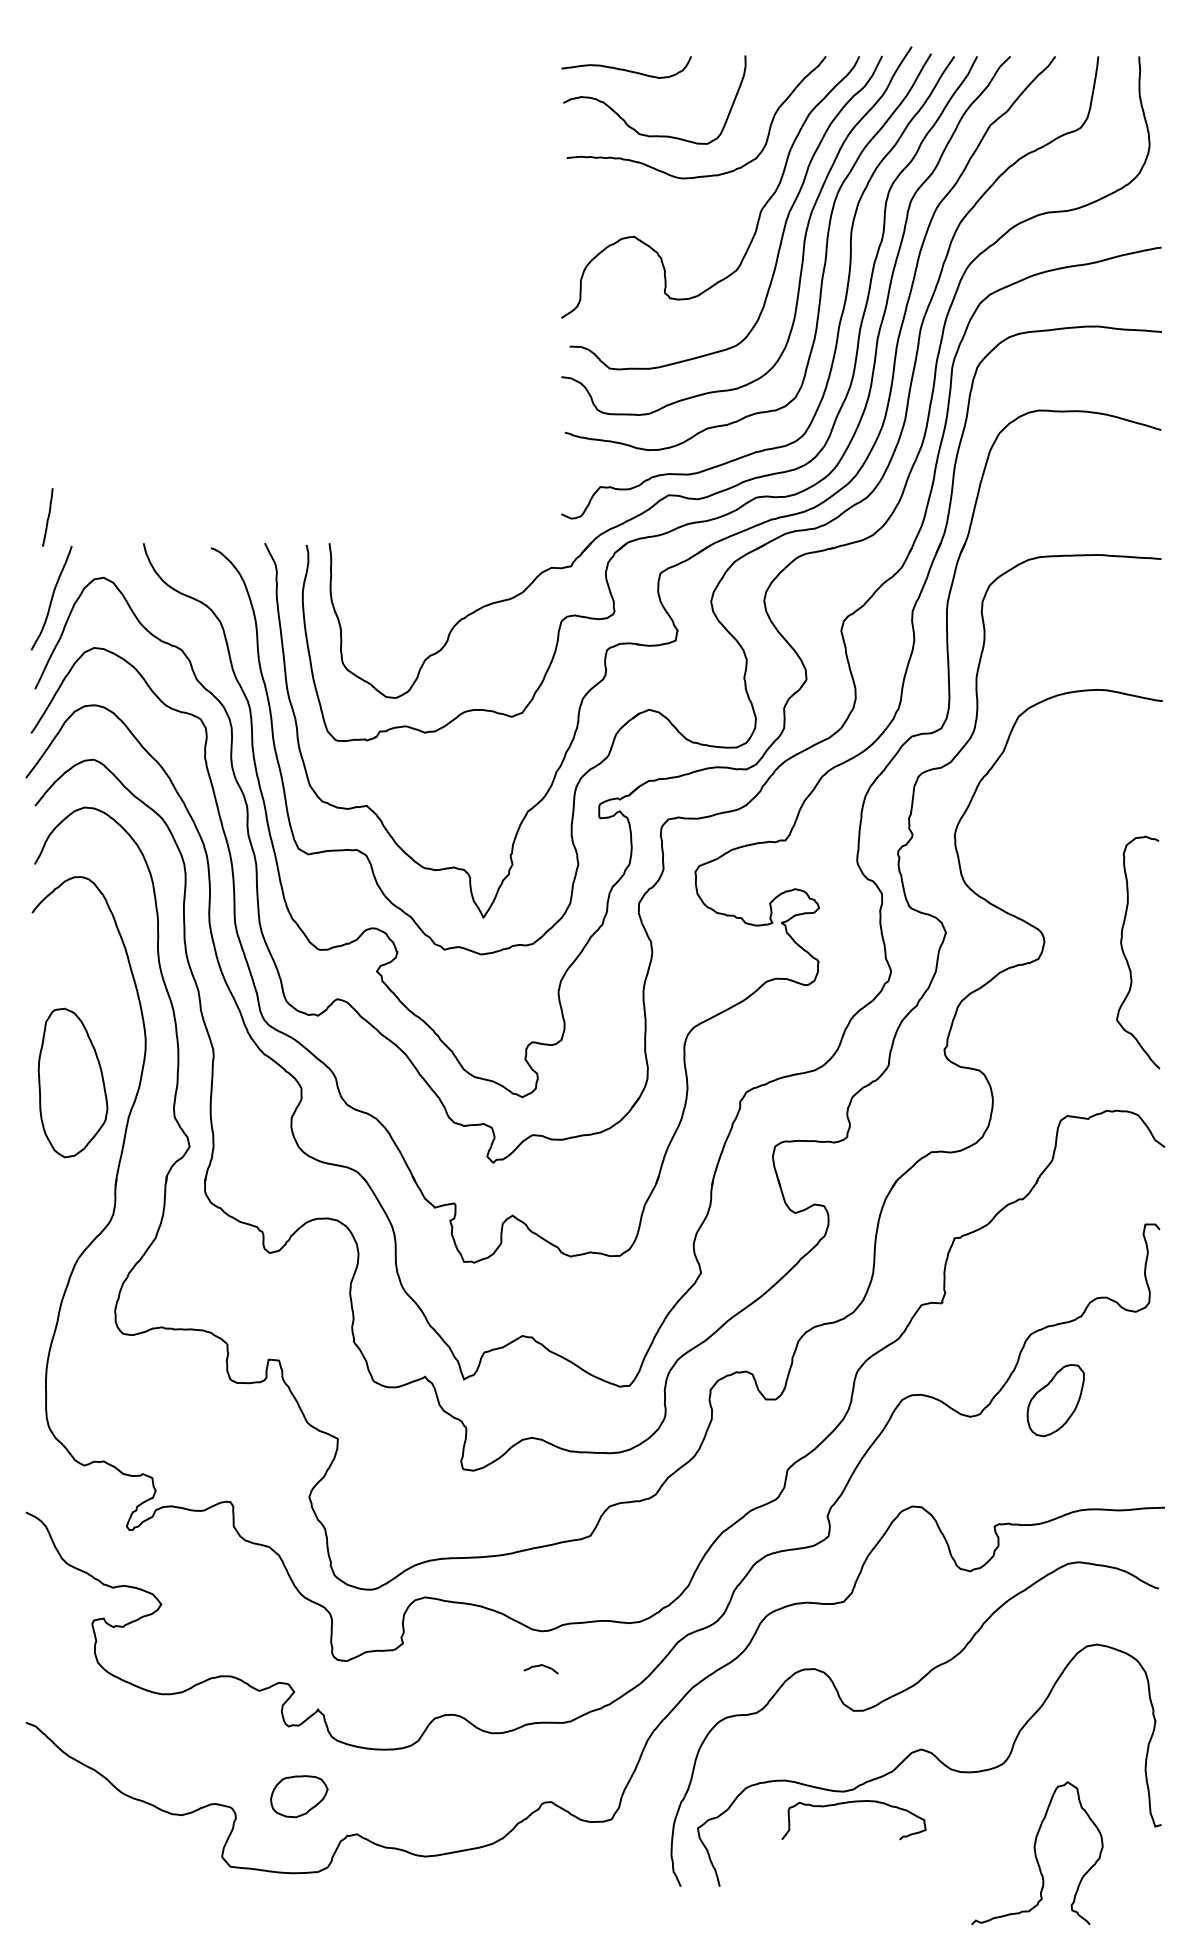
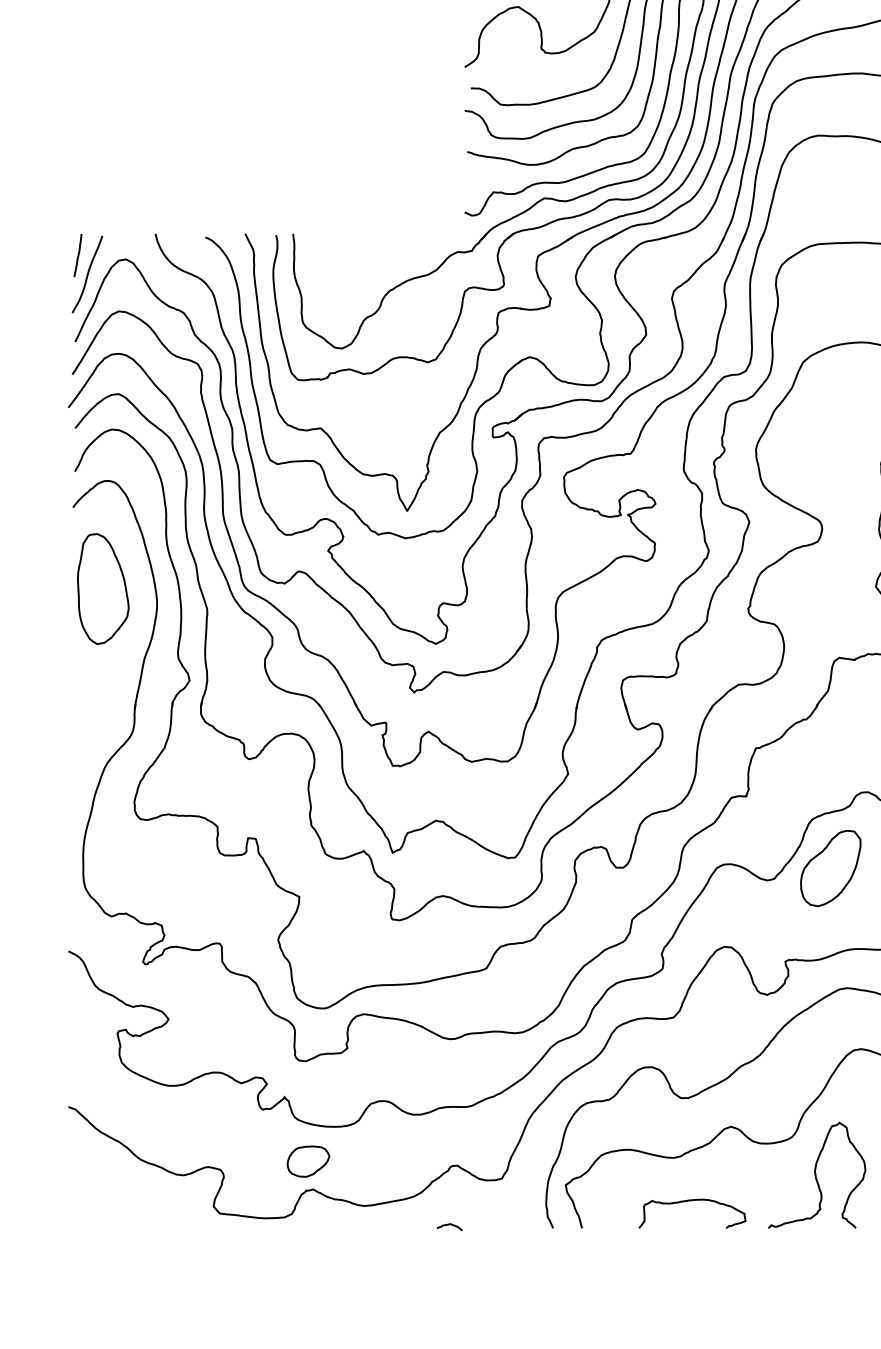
line: (47, 517) -> (77, 255), moved
part: (72, 1082) -> (102, 588), moved
part: (1055, 1400) -> (830, 868), size x1.43
curve: (540, 1666) -> (449, 1225), moved
part: (299, 1796) -> (308, 1161), moved
curve: (848, 1803) -> (688, 1201), moved
curve: (1036, 1853) -> (816, 1175), moved

